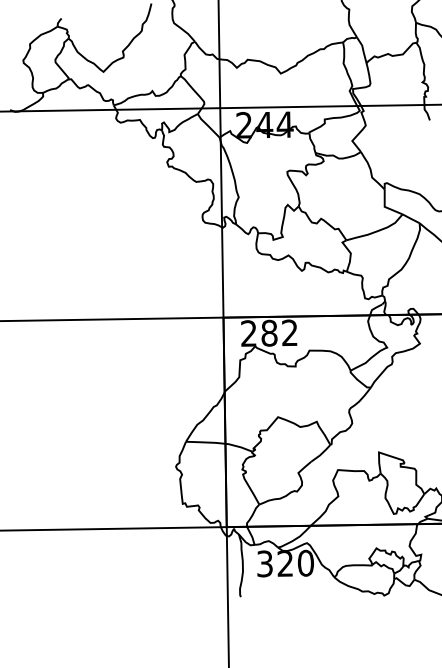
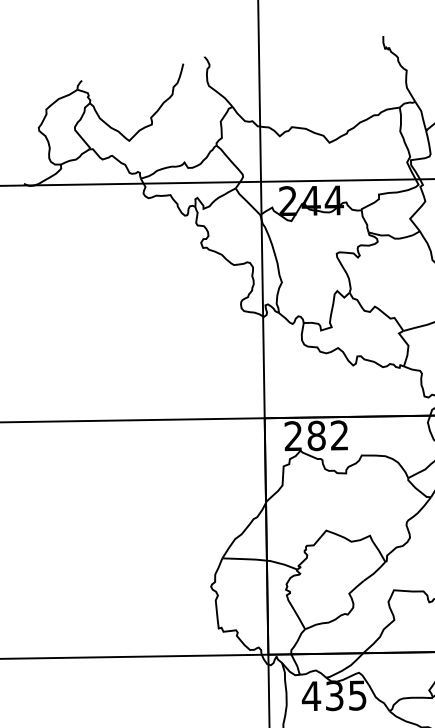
text: (284, 563) -> (333, 695), 320 -> 435

